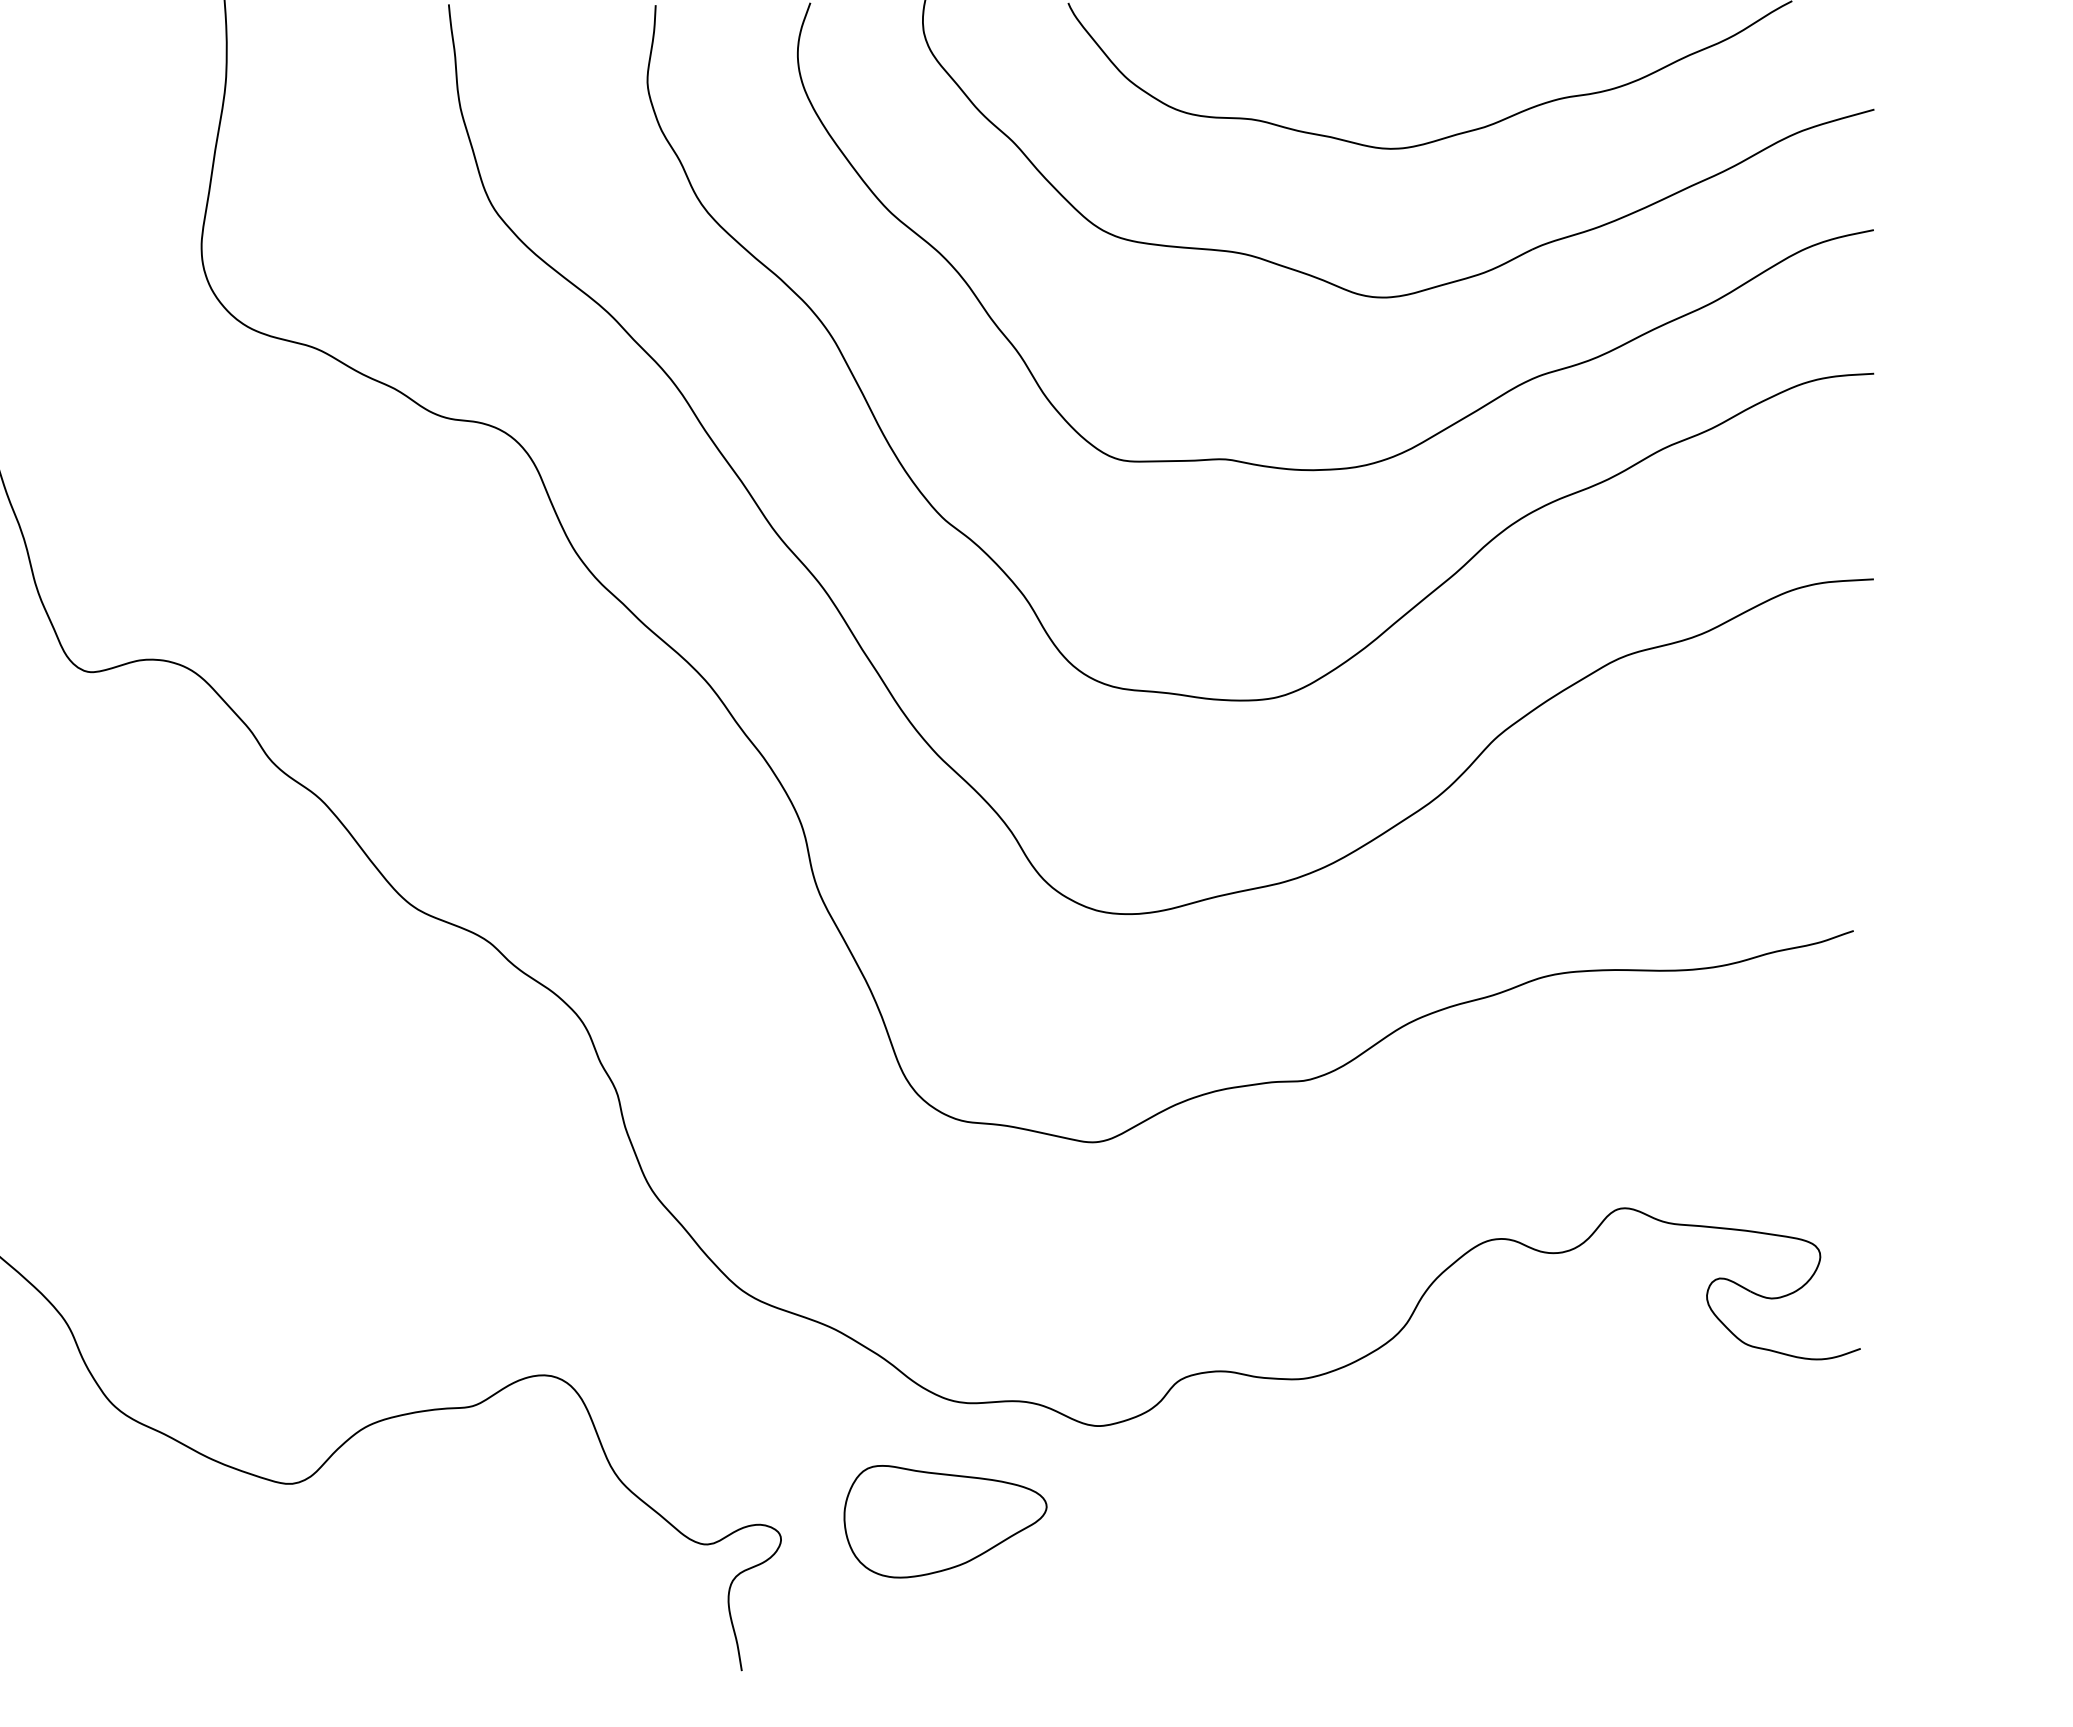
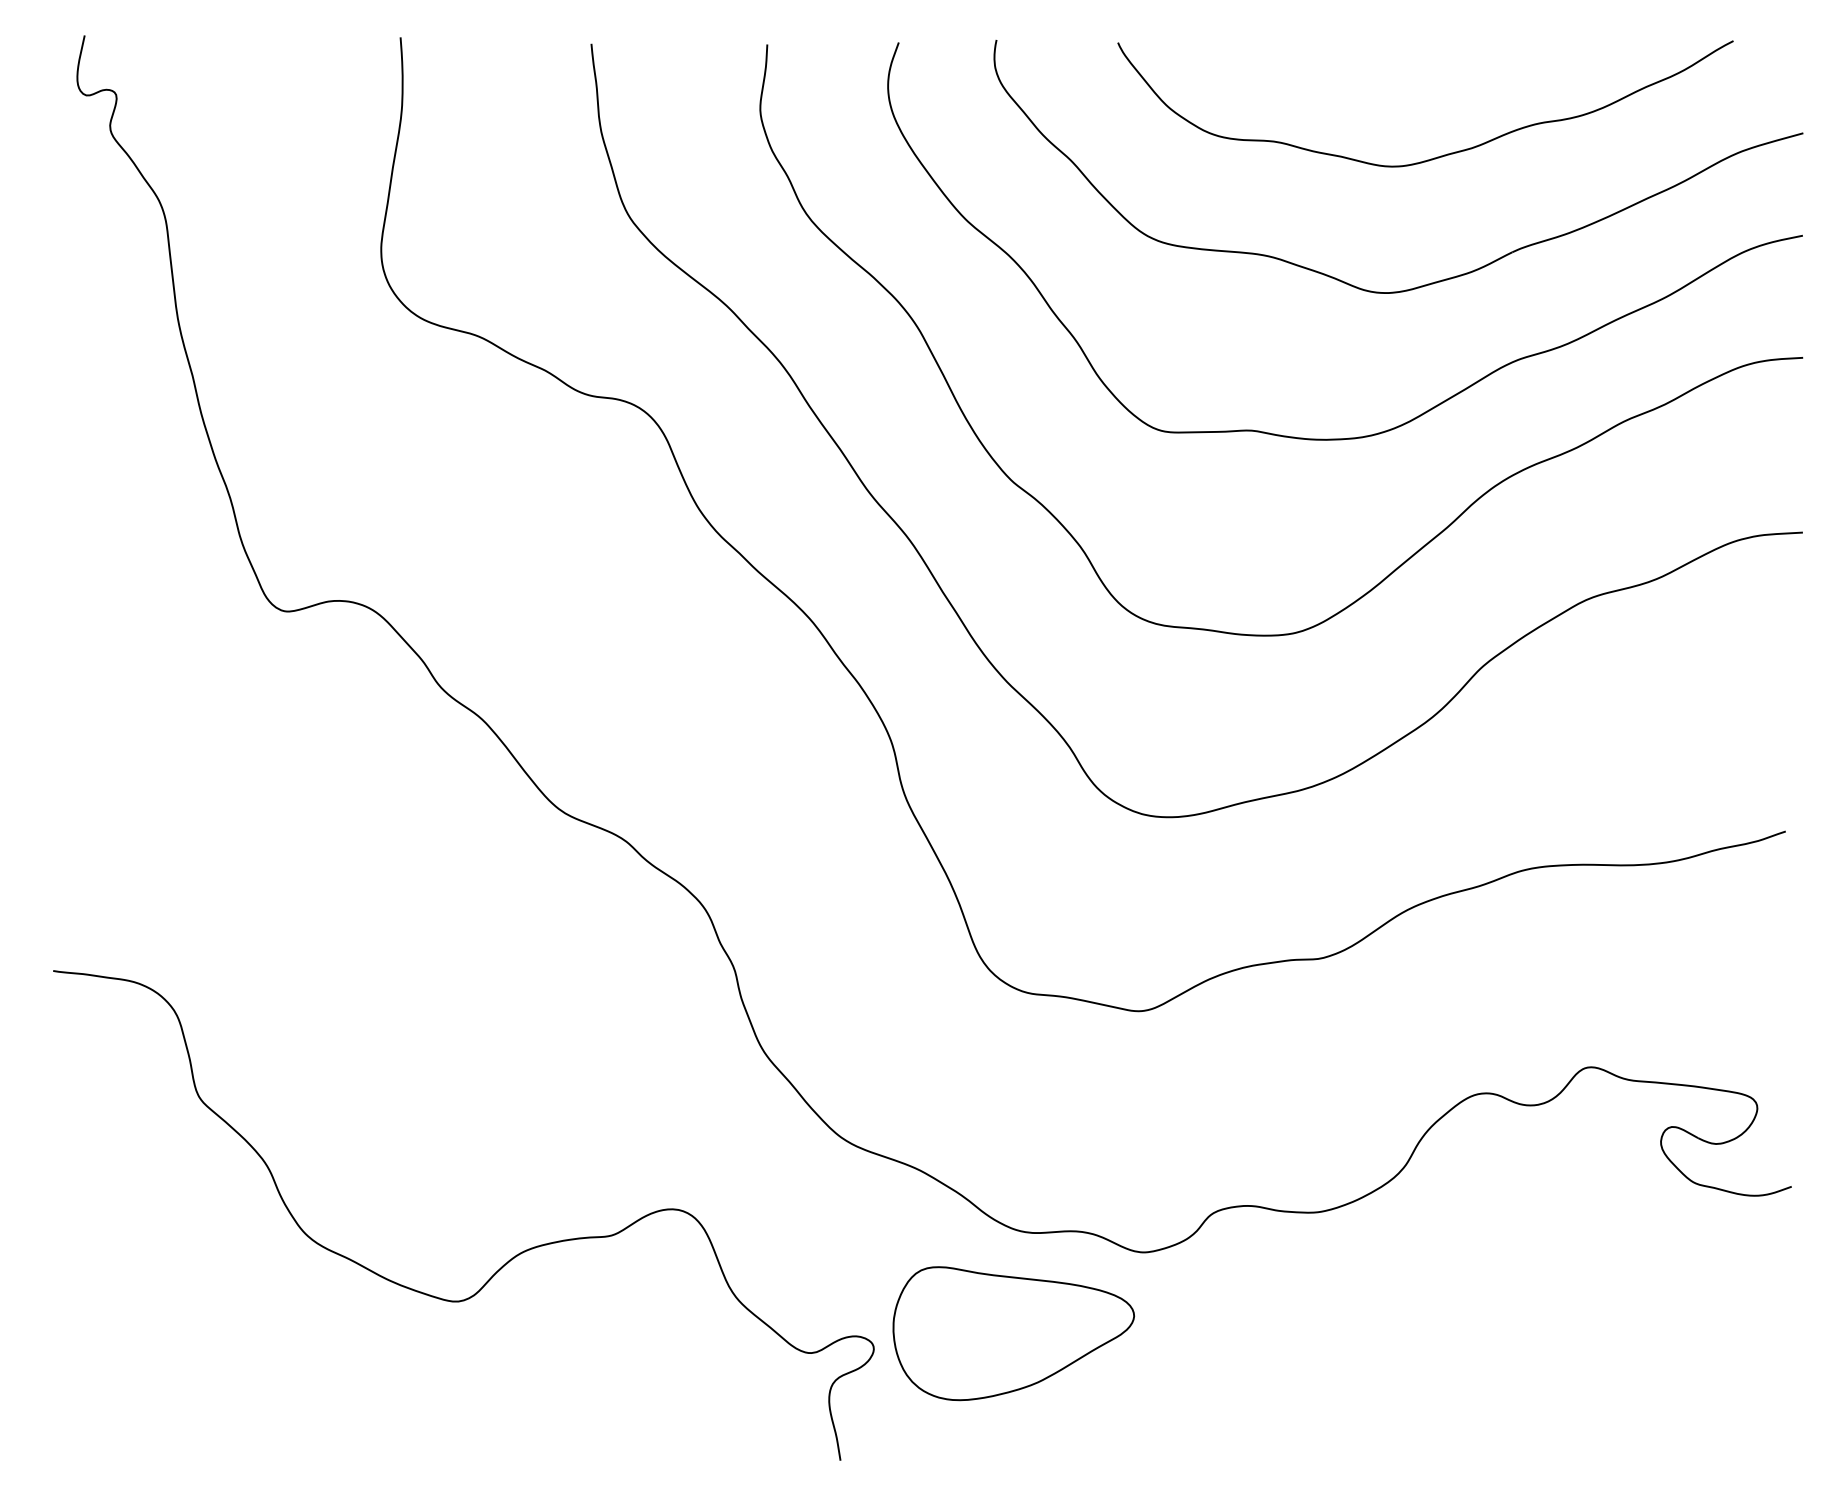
part: (945, 1521) -> (1013, 1333), size x1.4

